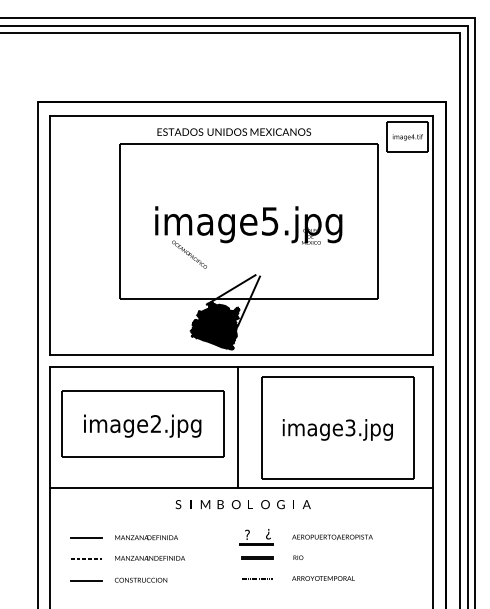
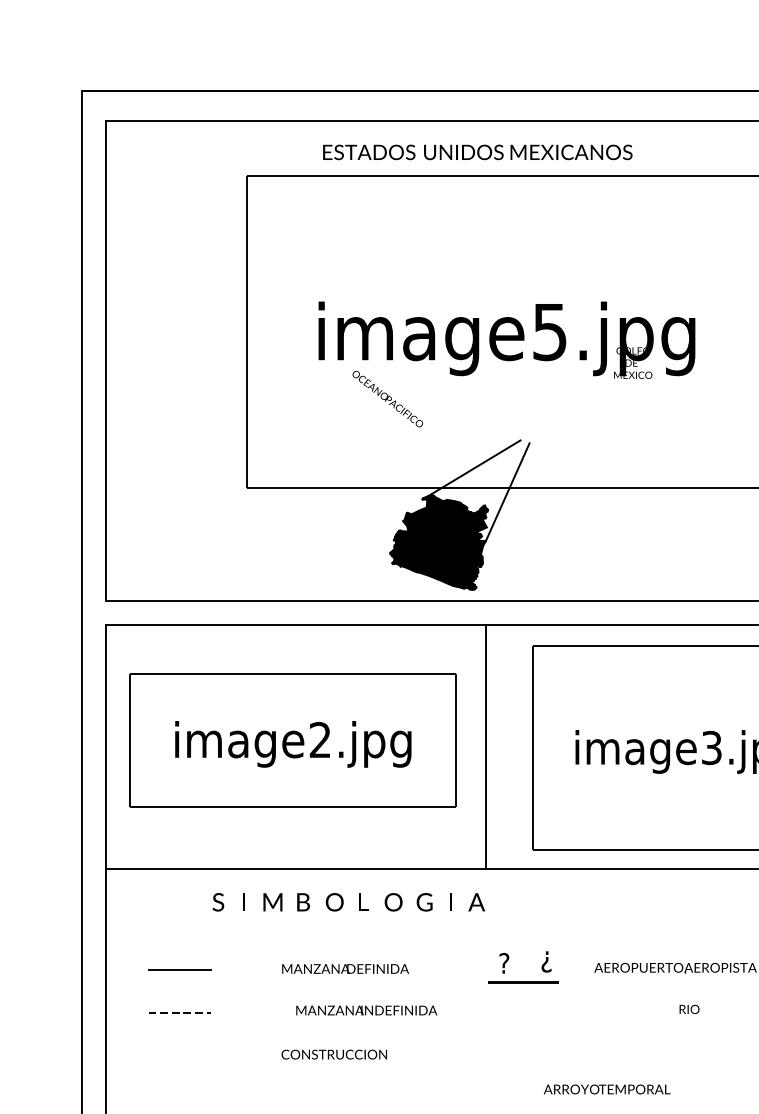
text: (242, 504) -> (347, 902), moved
text: (146, 537) -> (345, 968), moved
line: (257, 557) -> (524, 1008), removed
text: (298, 557) -> (689, 1008), moved
text: (149, 558) -> (365, 1010), moved
text: (323, 578) -> (607, 1089), moved
text: (140, 579) -> (333, 1053), moved
line: (257, 579) -> (524, 1053), removed
line: (85, 581) -> (178, 1057), removed

